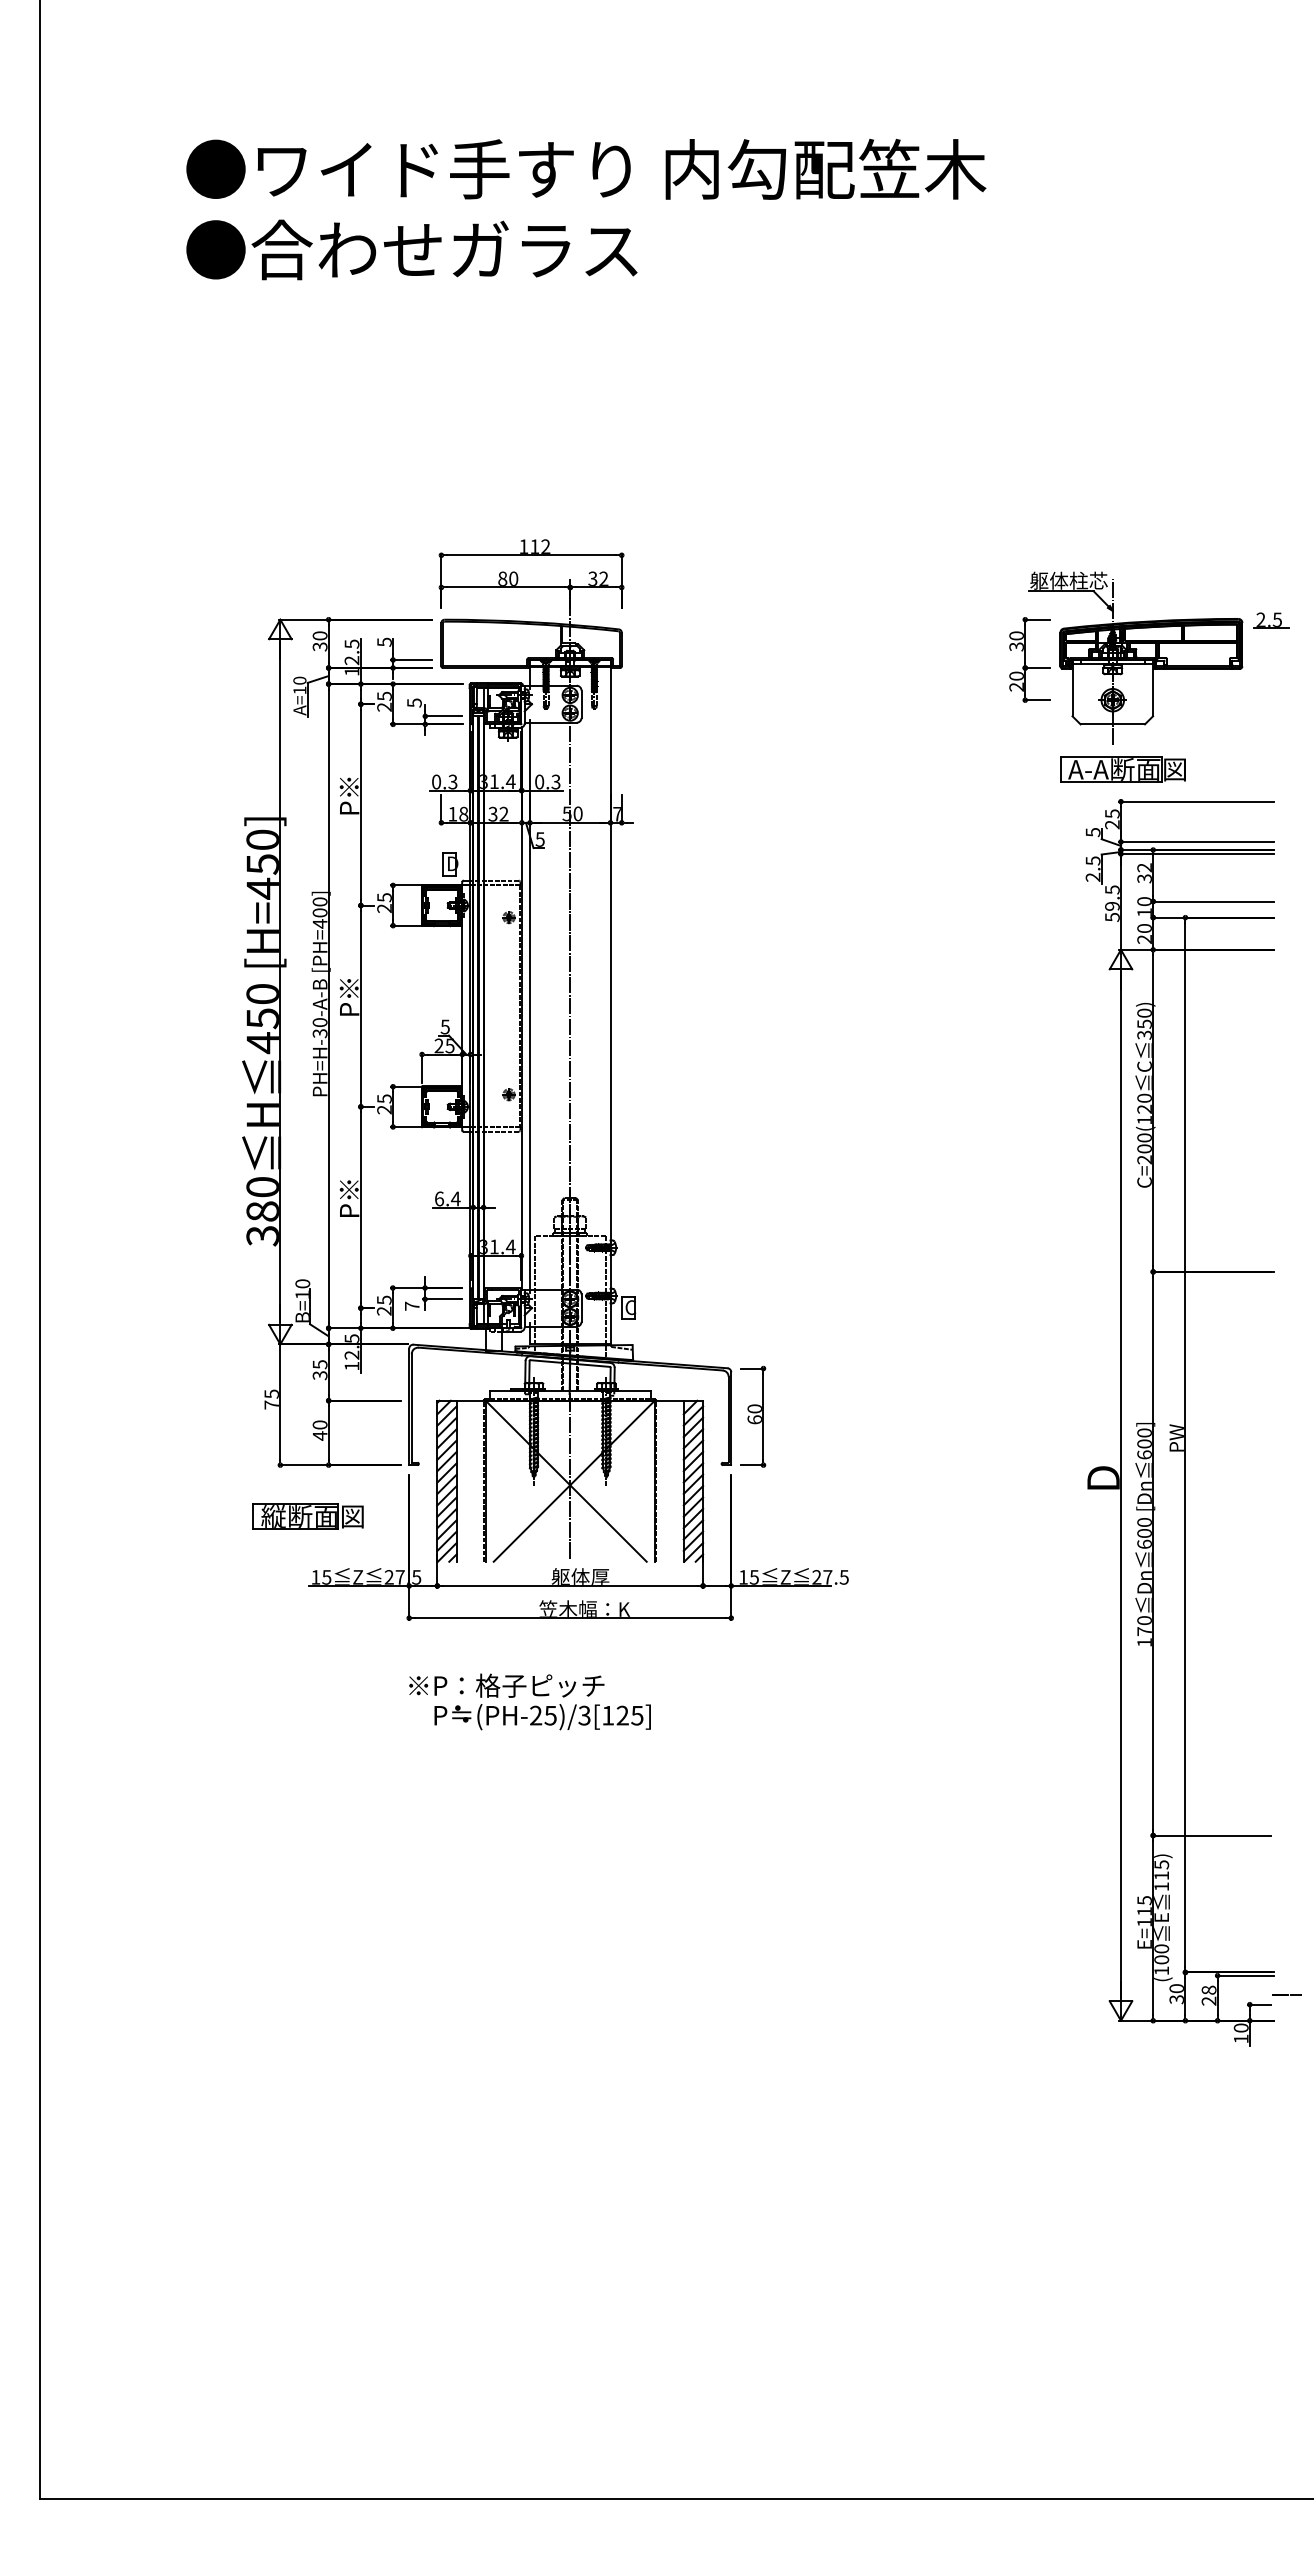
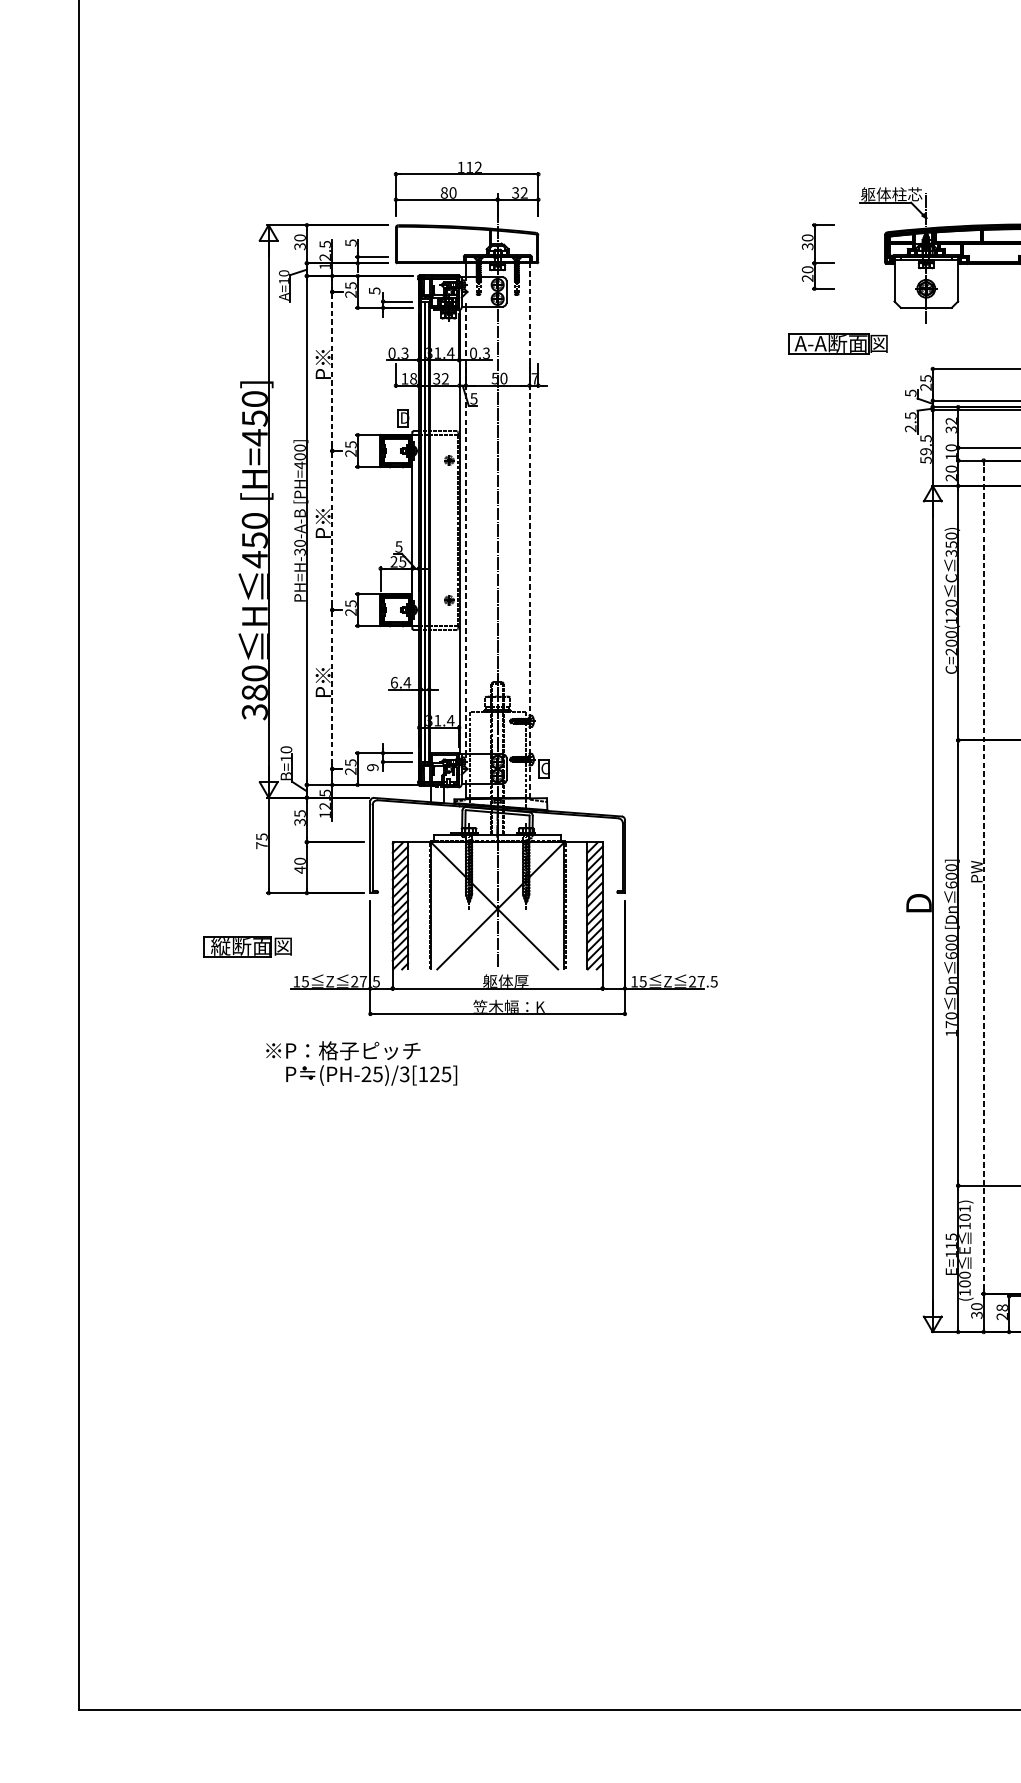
part: (1029, 659) -> (817, 256), moved
part: (1122, 769) -> (837, 343), moved
line: (360, 804) -> (332, 371), solid -> dashed
line: (360, 1005) -> (332, 529), solid -> dashed
line: (610, 1005) -> (529, 529), solid -> dashed
line: (529, 1006) -> (465, 530), solid -> dashed
line: (360, 1207) -> (332, 689), solid -> dashed
text: (411, 1305) -> (372, 766), 7 -> 9
part: (753, 1416) -> (642, 854), removed
line: (1185, 1445) -> (983, 877), solid -> dashed
part: (307, 1516) -> (247, 946), moved
text: (529, 1701) -> (361, 1063), moved
text: (1161, 1870) -> (964, 1213), 115) -> 101)

